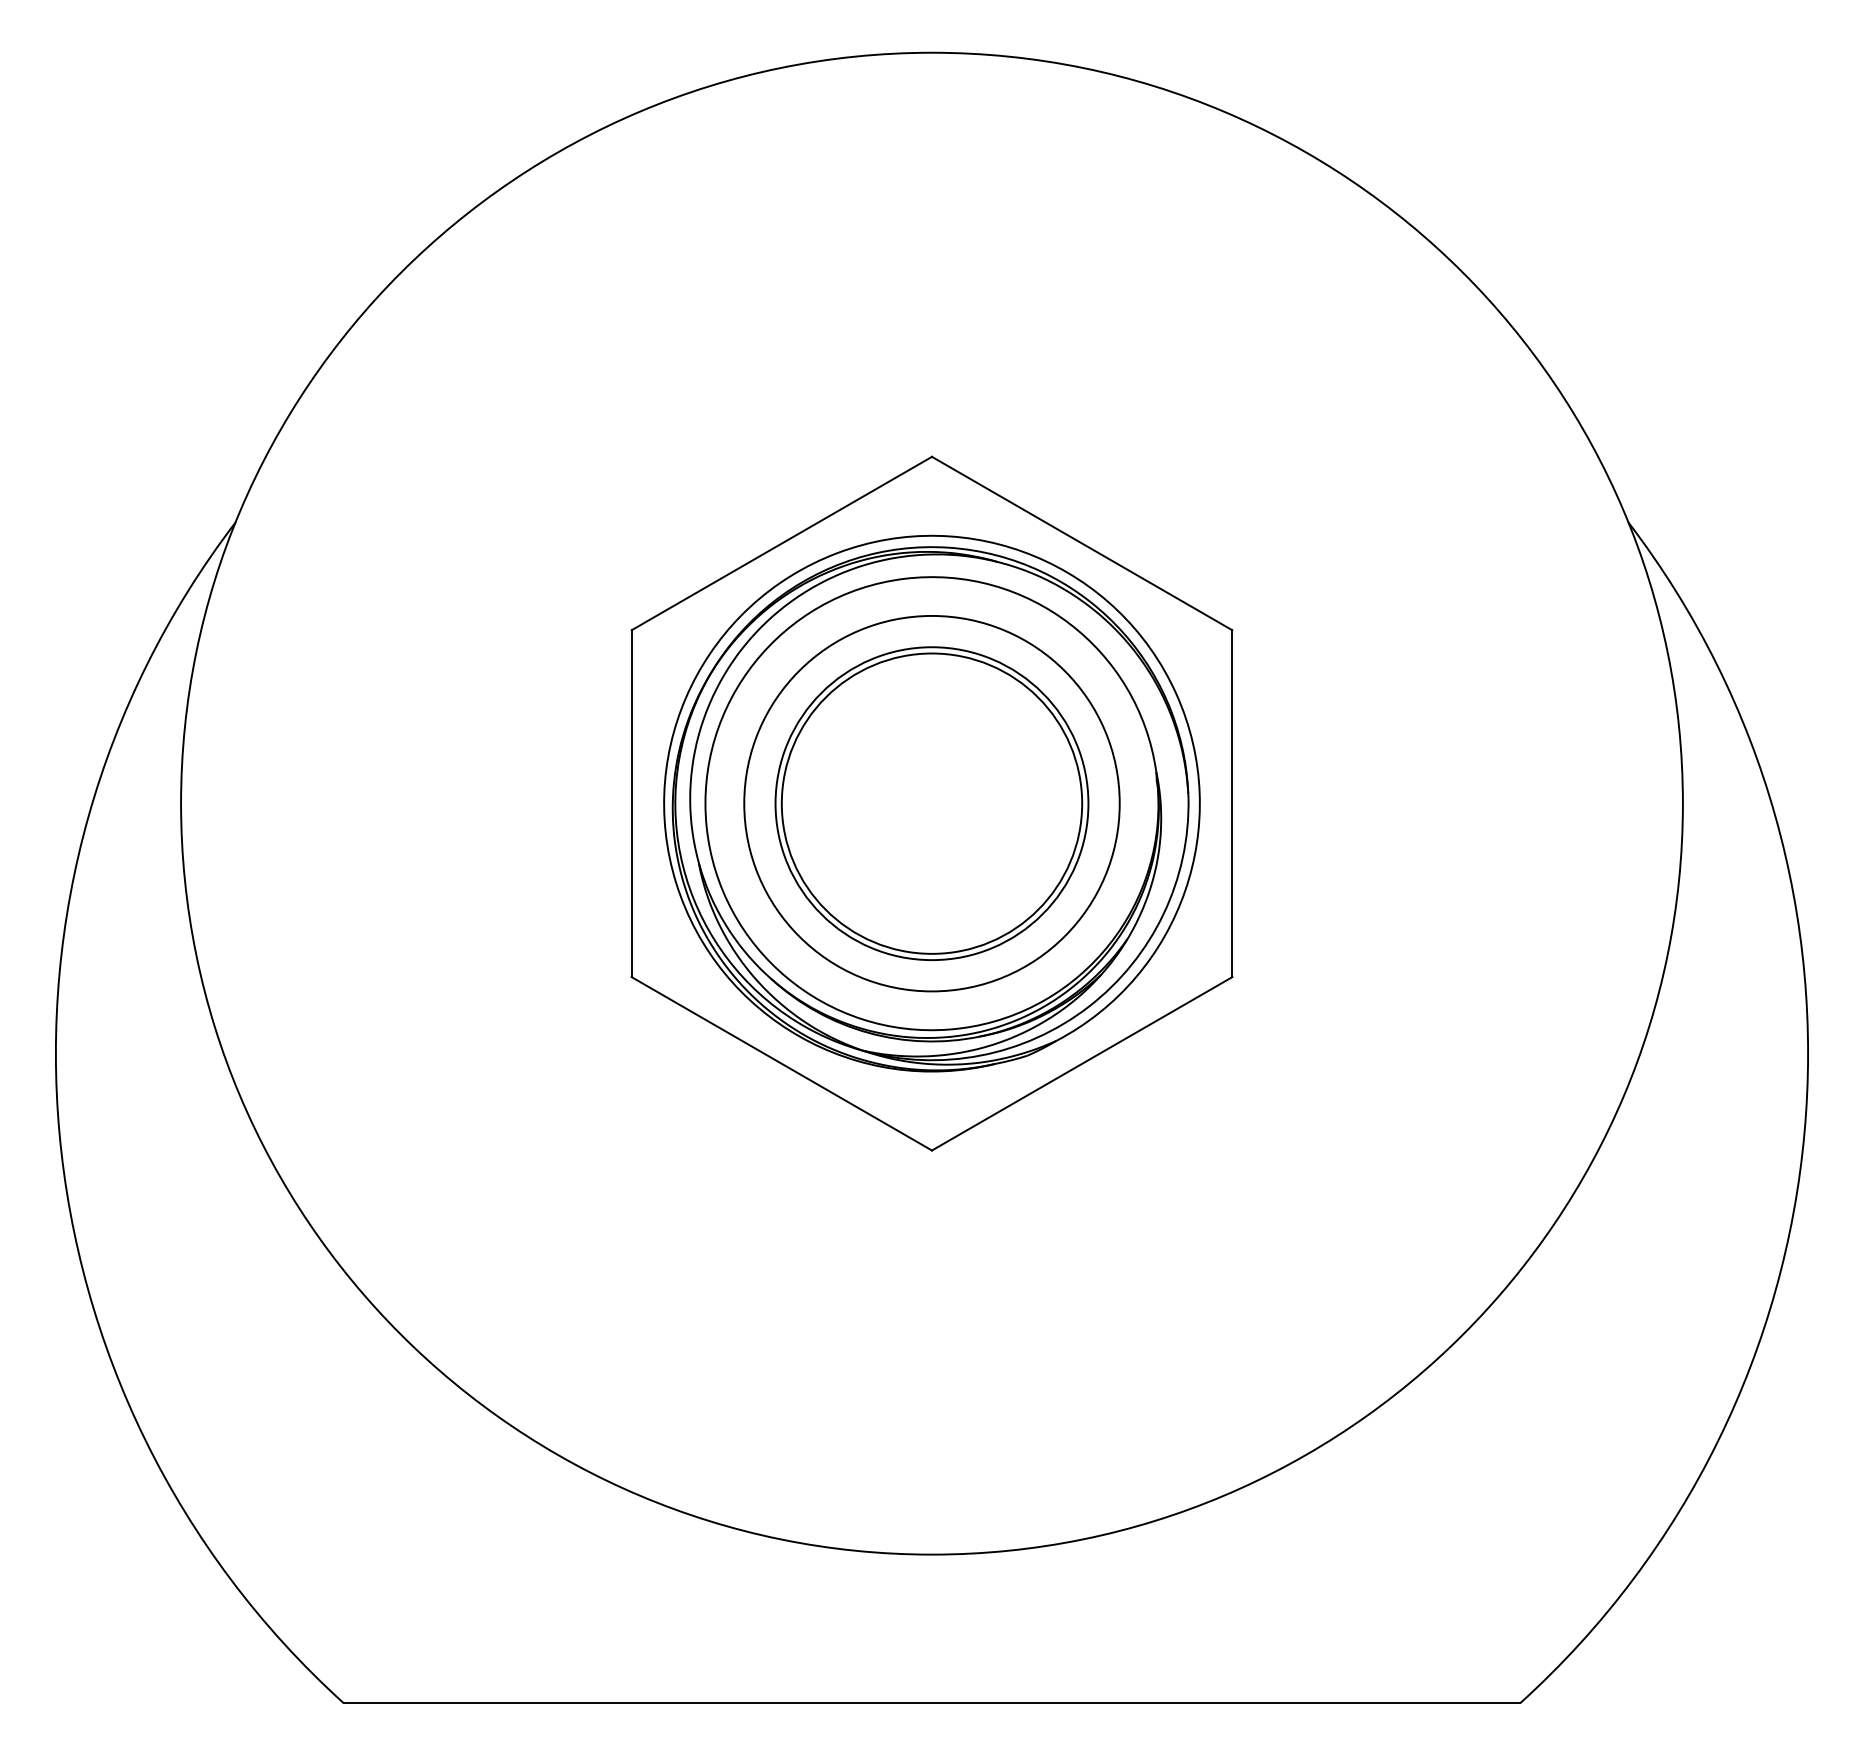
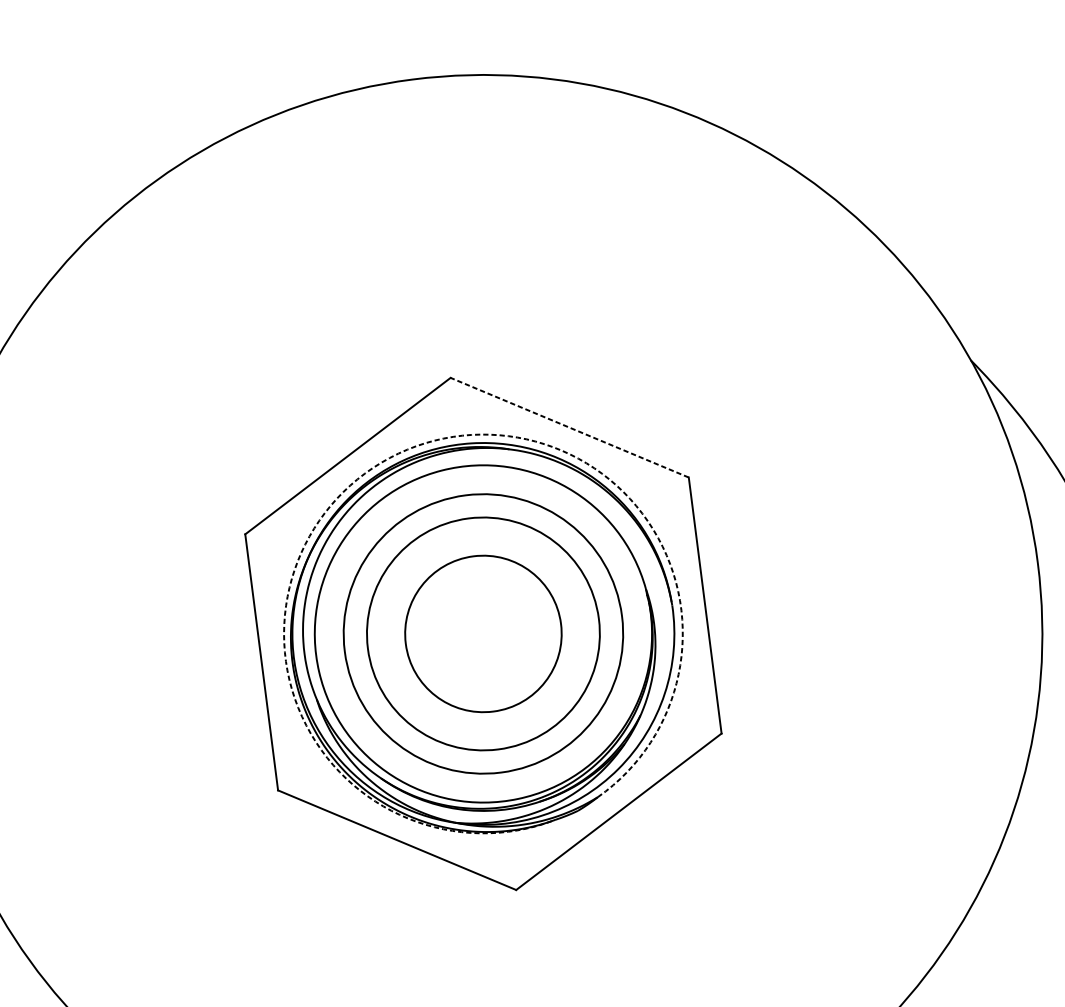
line: (1081, 543) -> (569, 427), solid -> dashed
arc: (837, 553) -> (390, 458), solid -> dashed
circle: (931, 803) -> (483, 633), size x0.7

